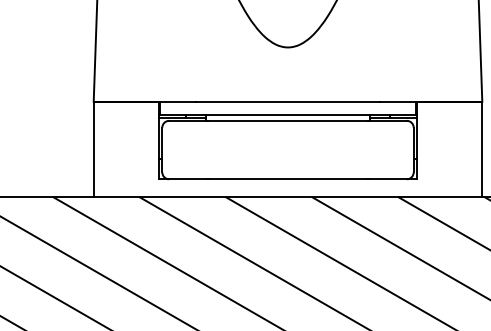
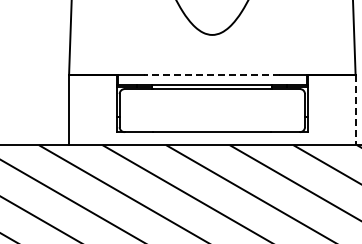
line: (286, 102) -> (211, 75), solid -> dashed
line: (482, 149) -> (355, 110), solid -> dashed

